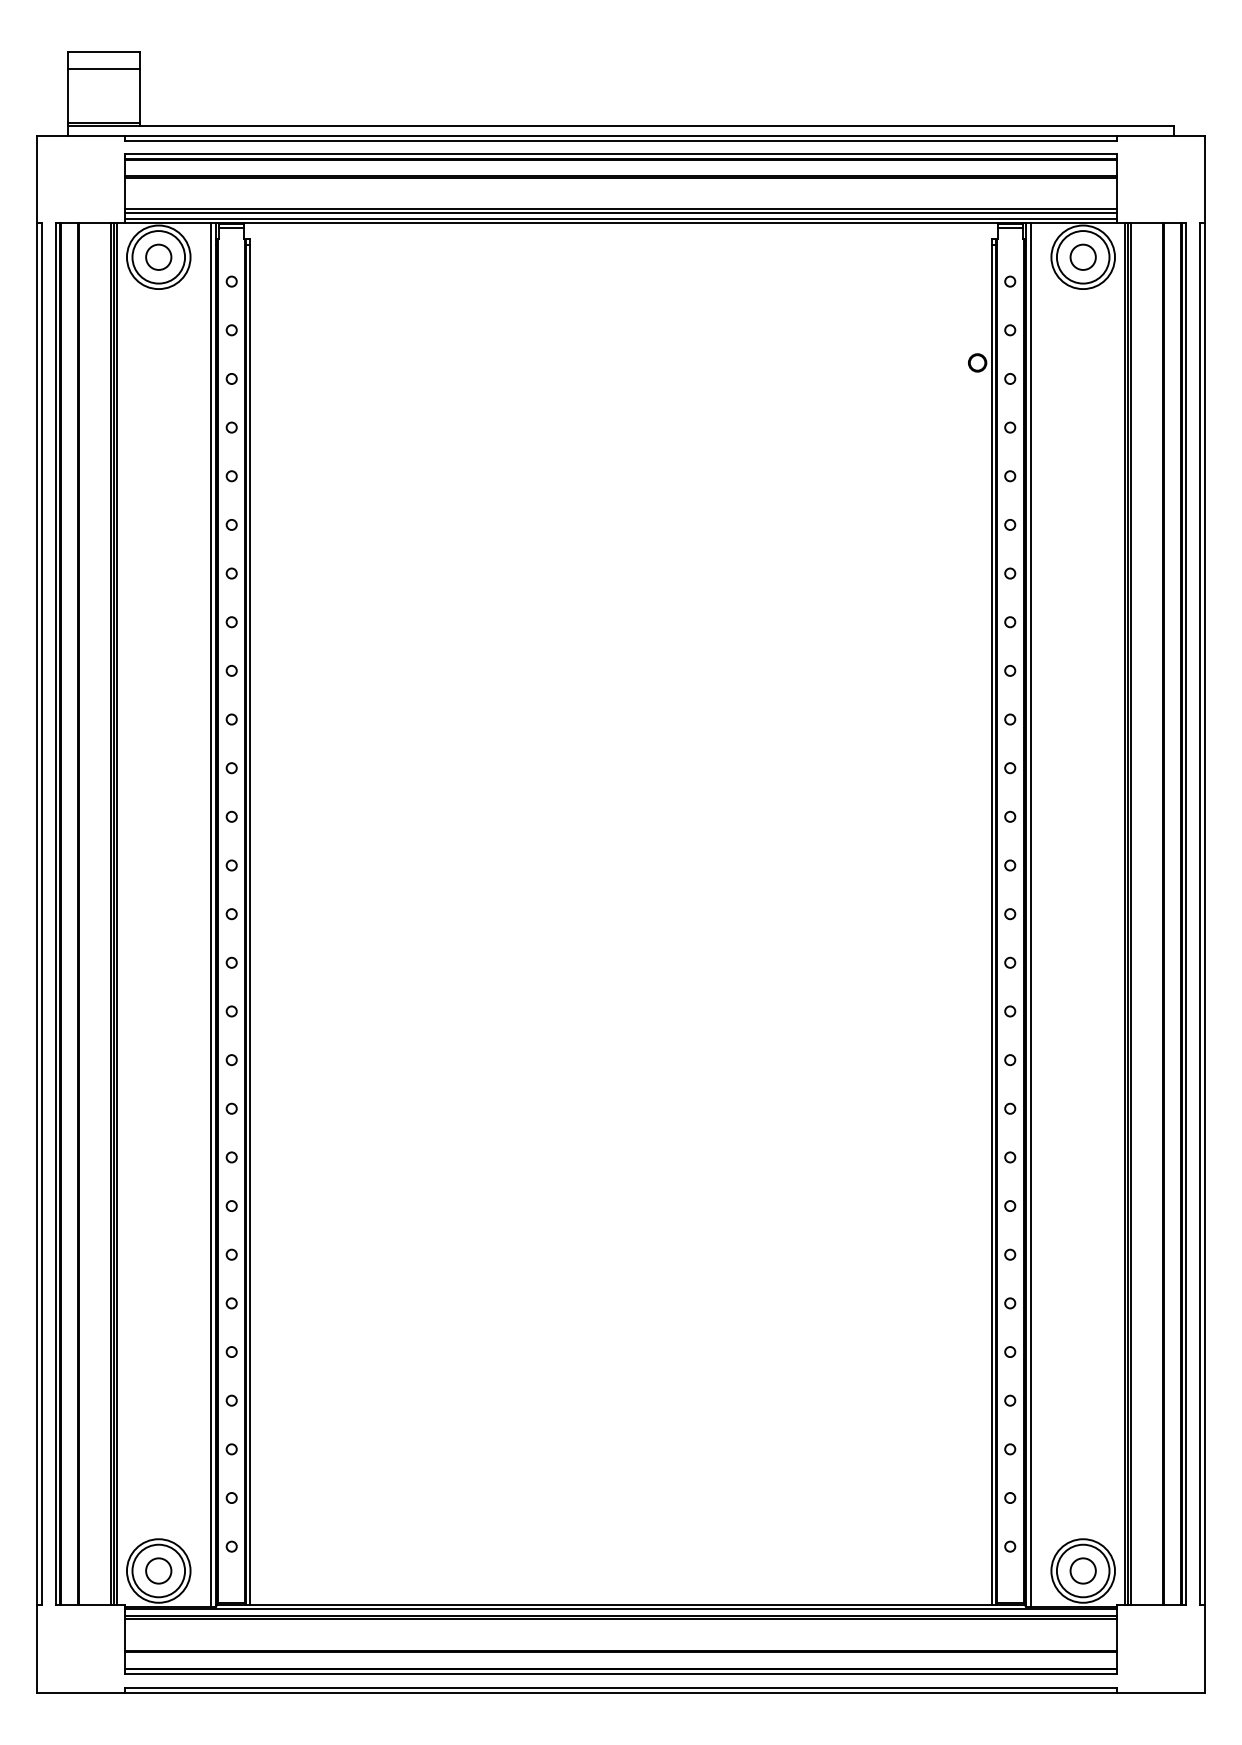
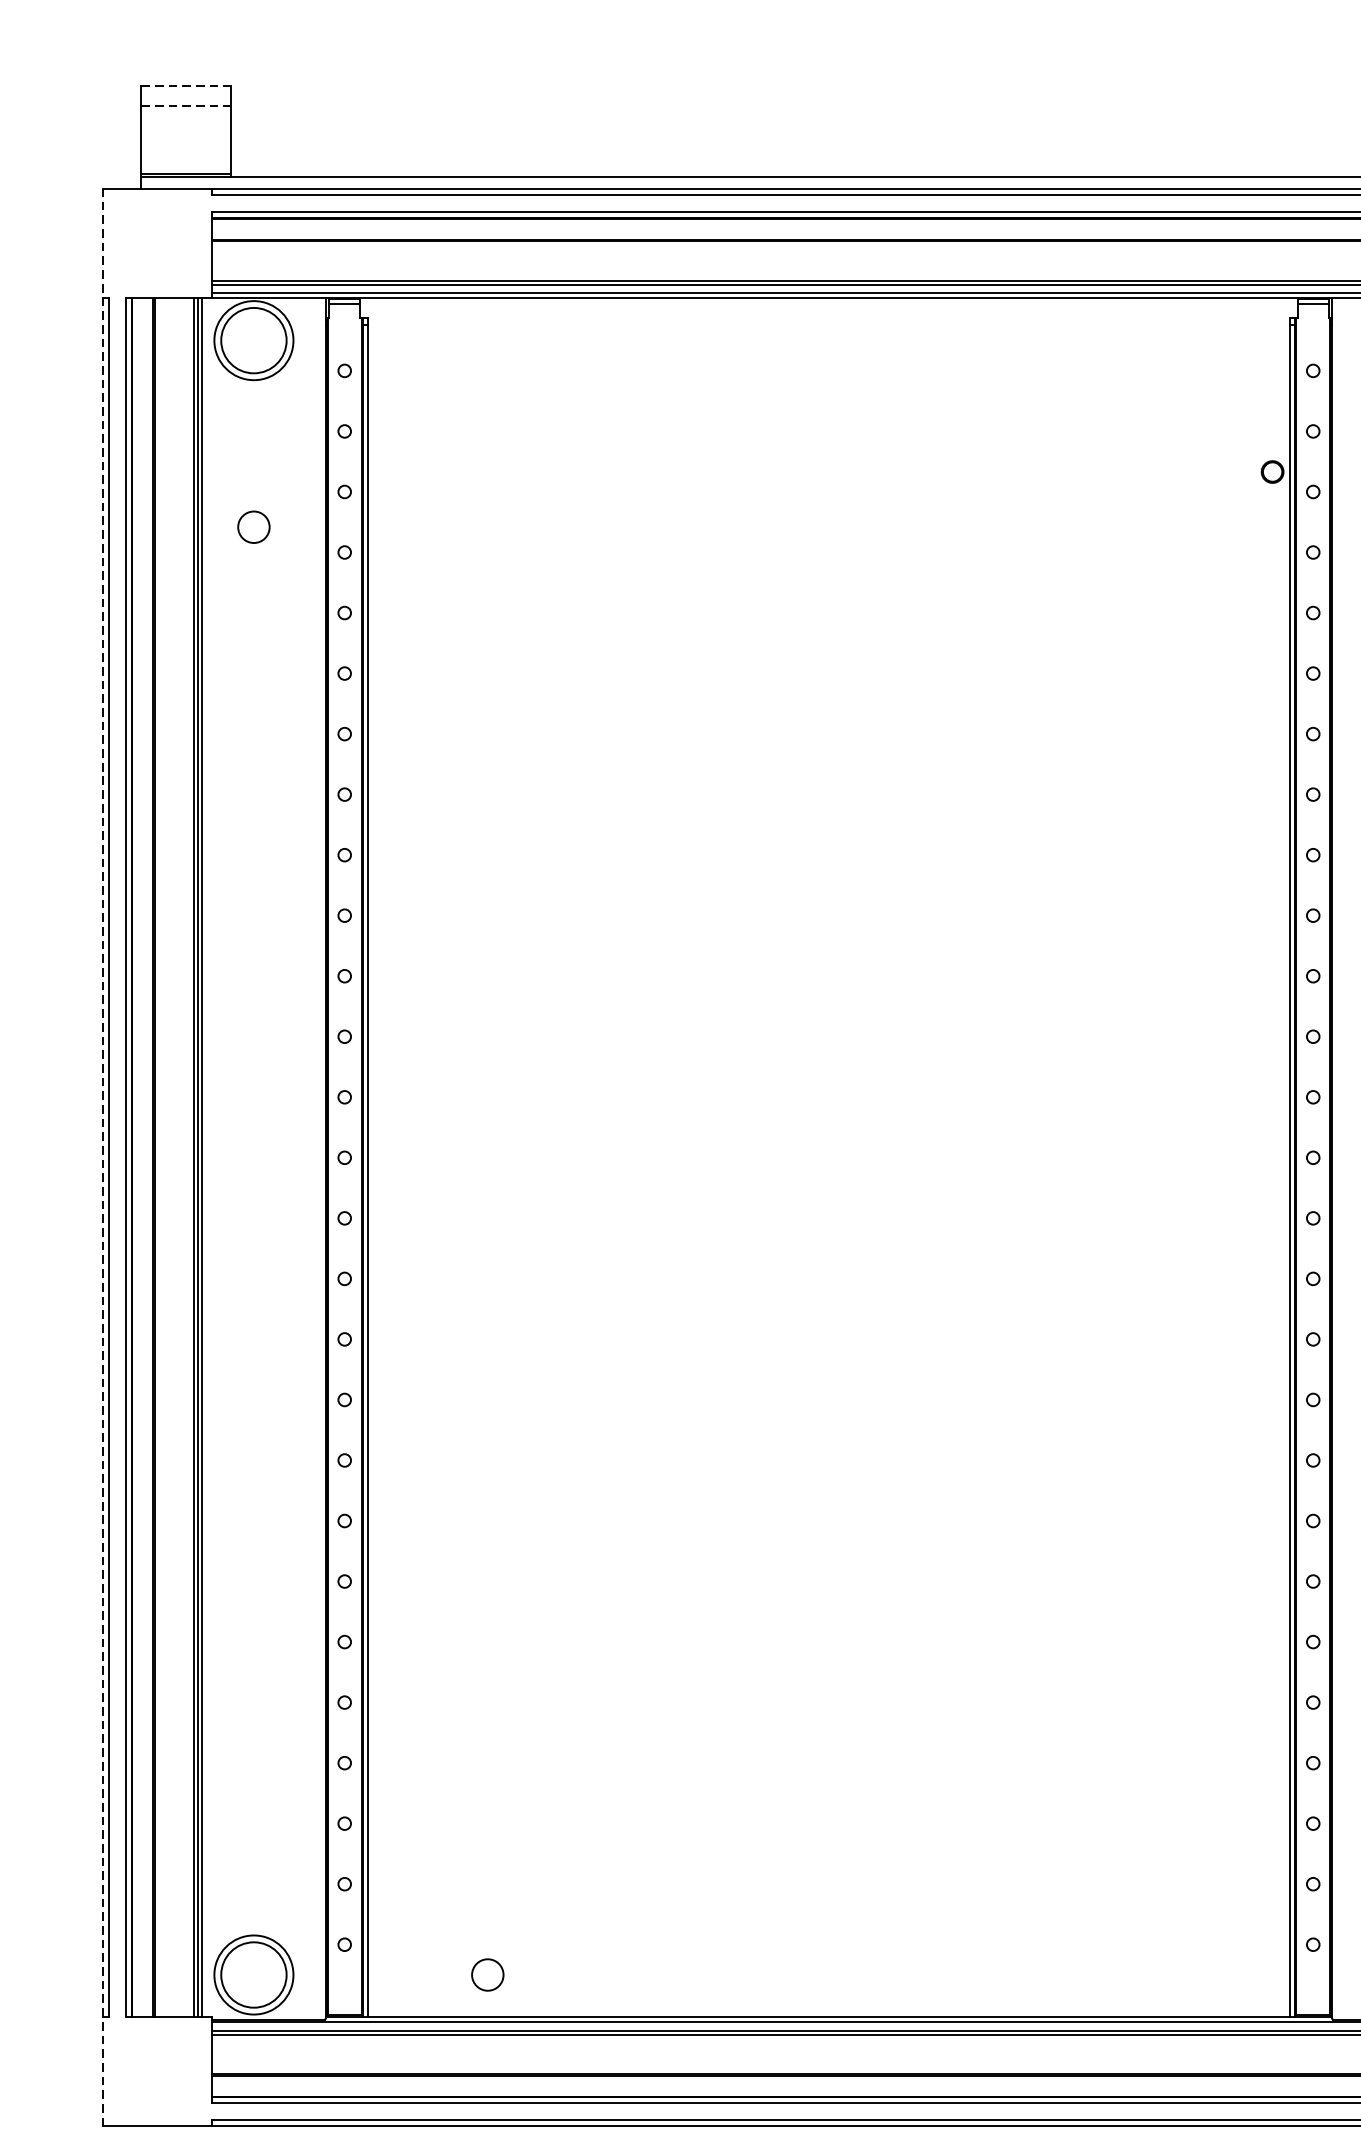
line: (104, 52) -> (186, 85), solid -> dashed
line: (104, 68) -> (186, 105), solid -> dashed
circle: (158, 256) -> (253, 526), moved
line: (37, 913) -> (103, 1157), solid -> dashed
line: (210, 915) -> (318, 1159), removed
line: (1031, 915) -> (1339, 1159), removed
circle: (158, 1570) -> (487, 1974), moved

